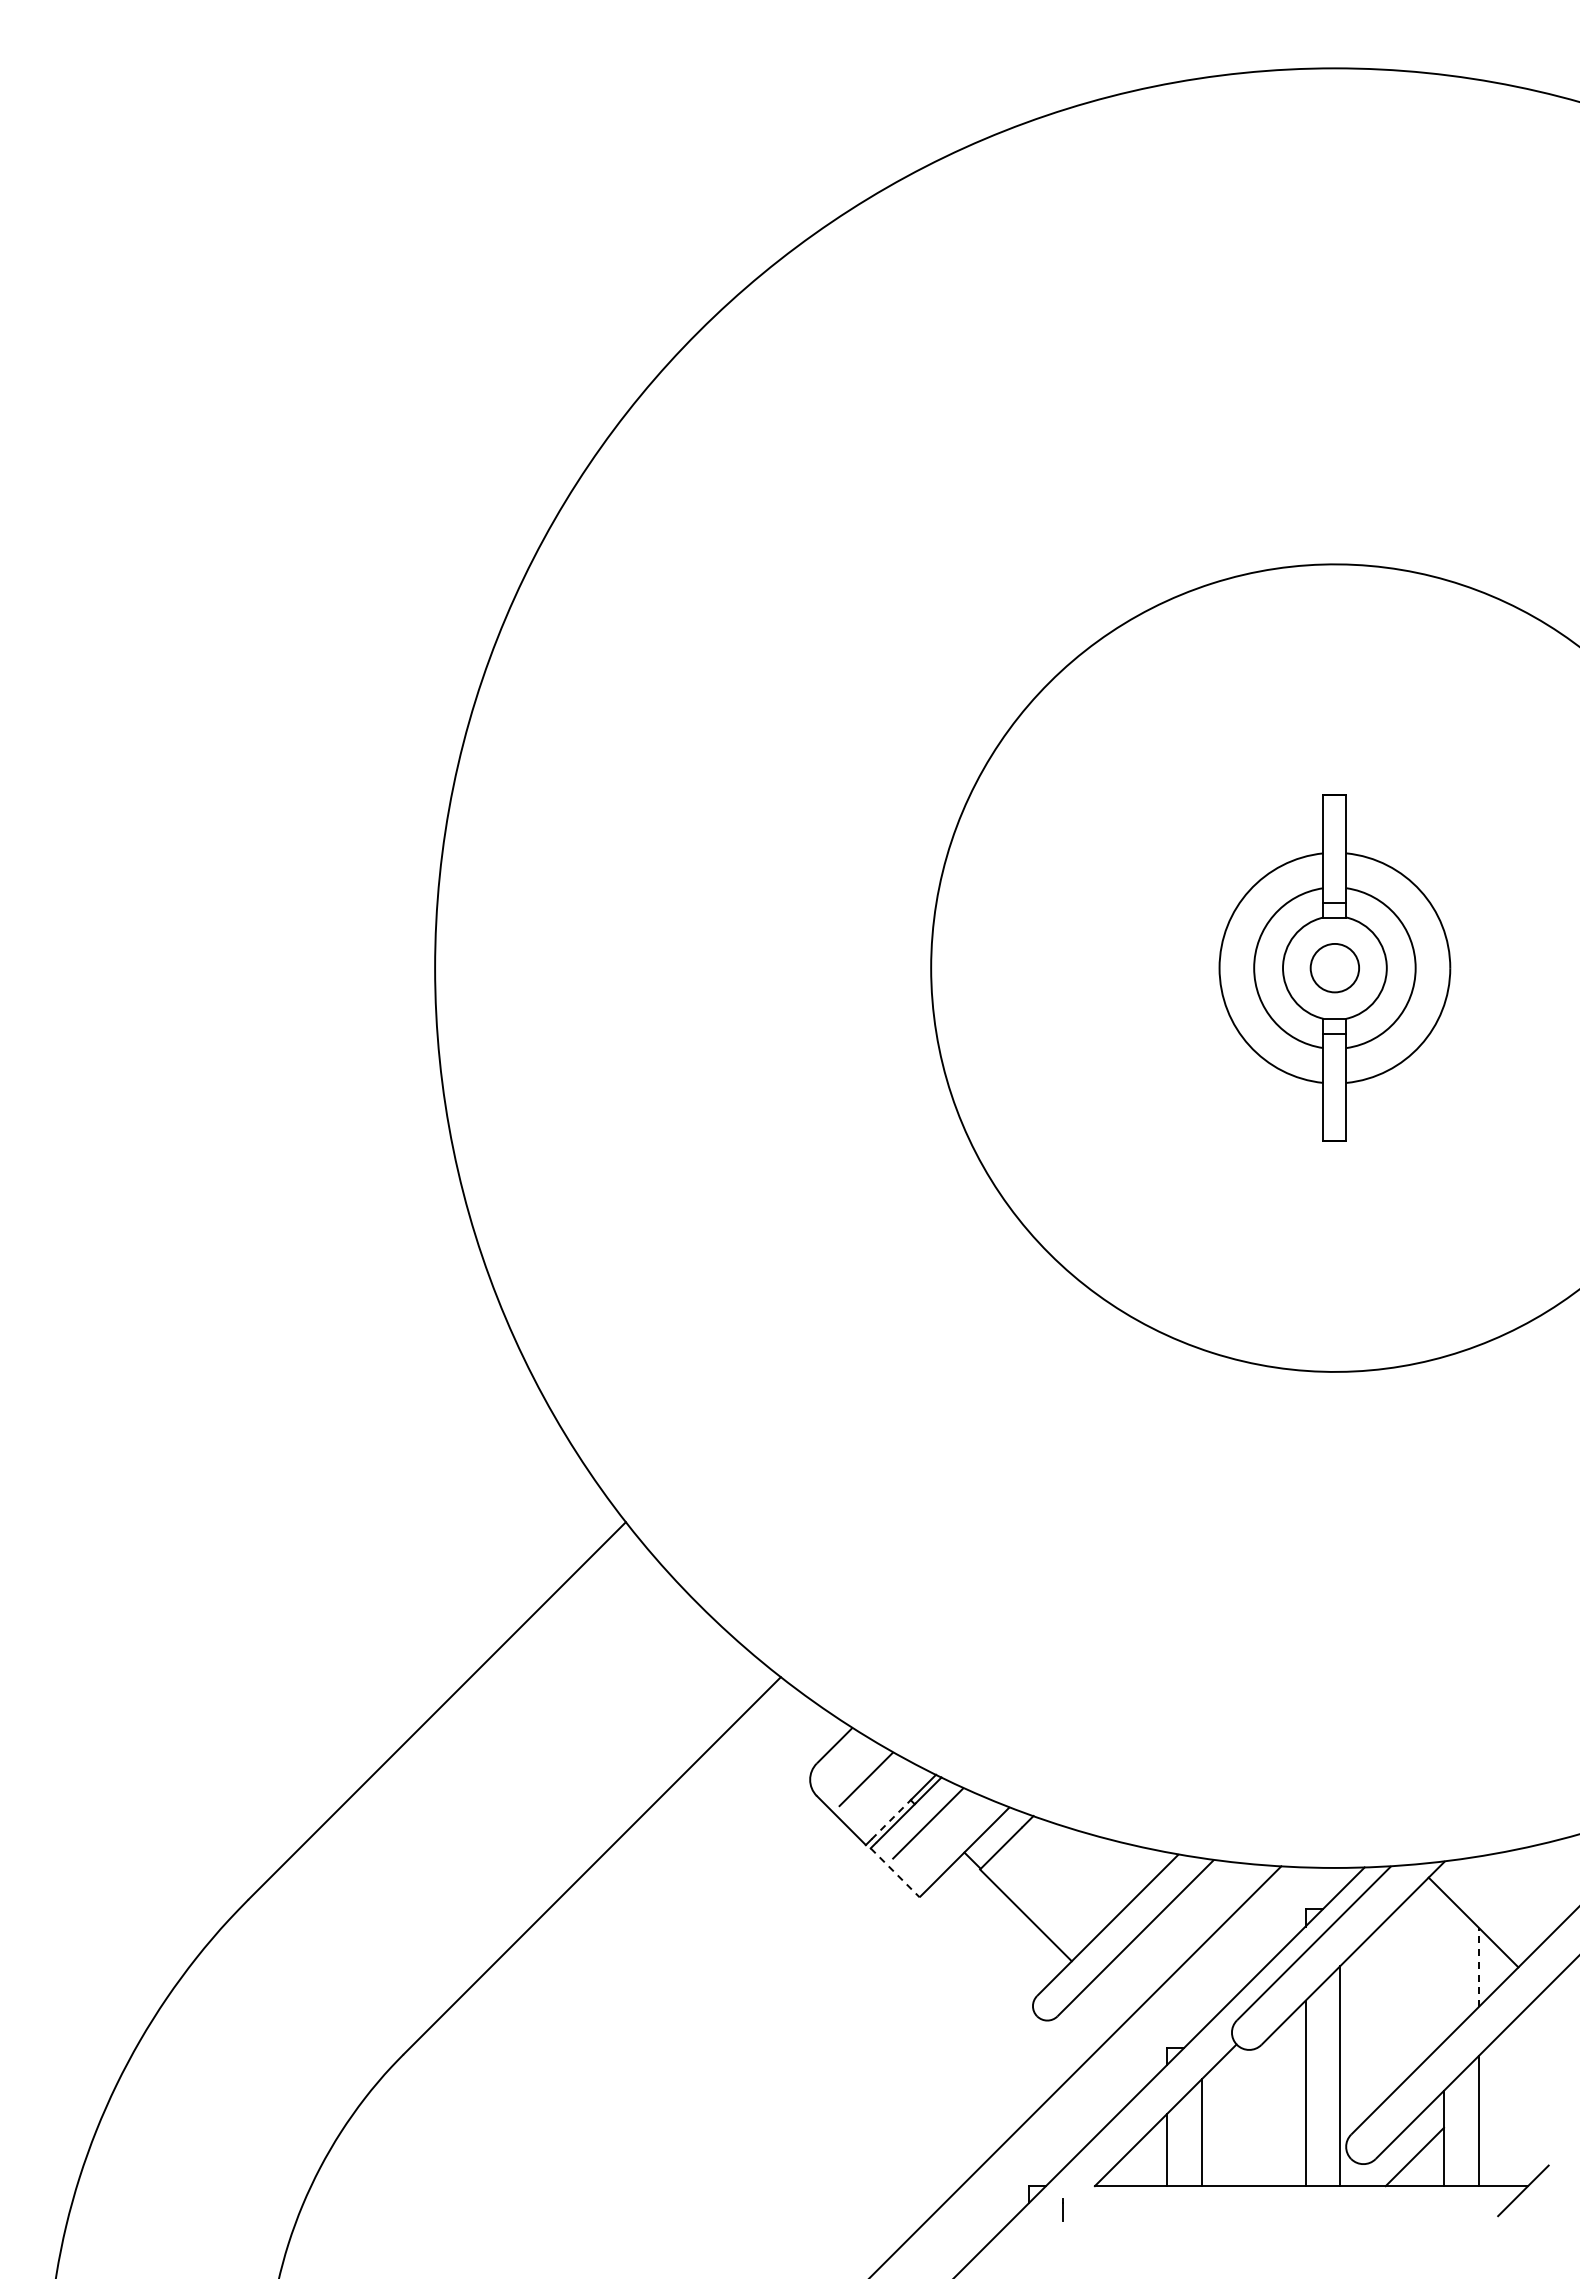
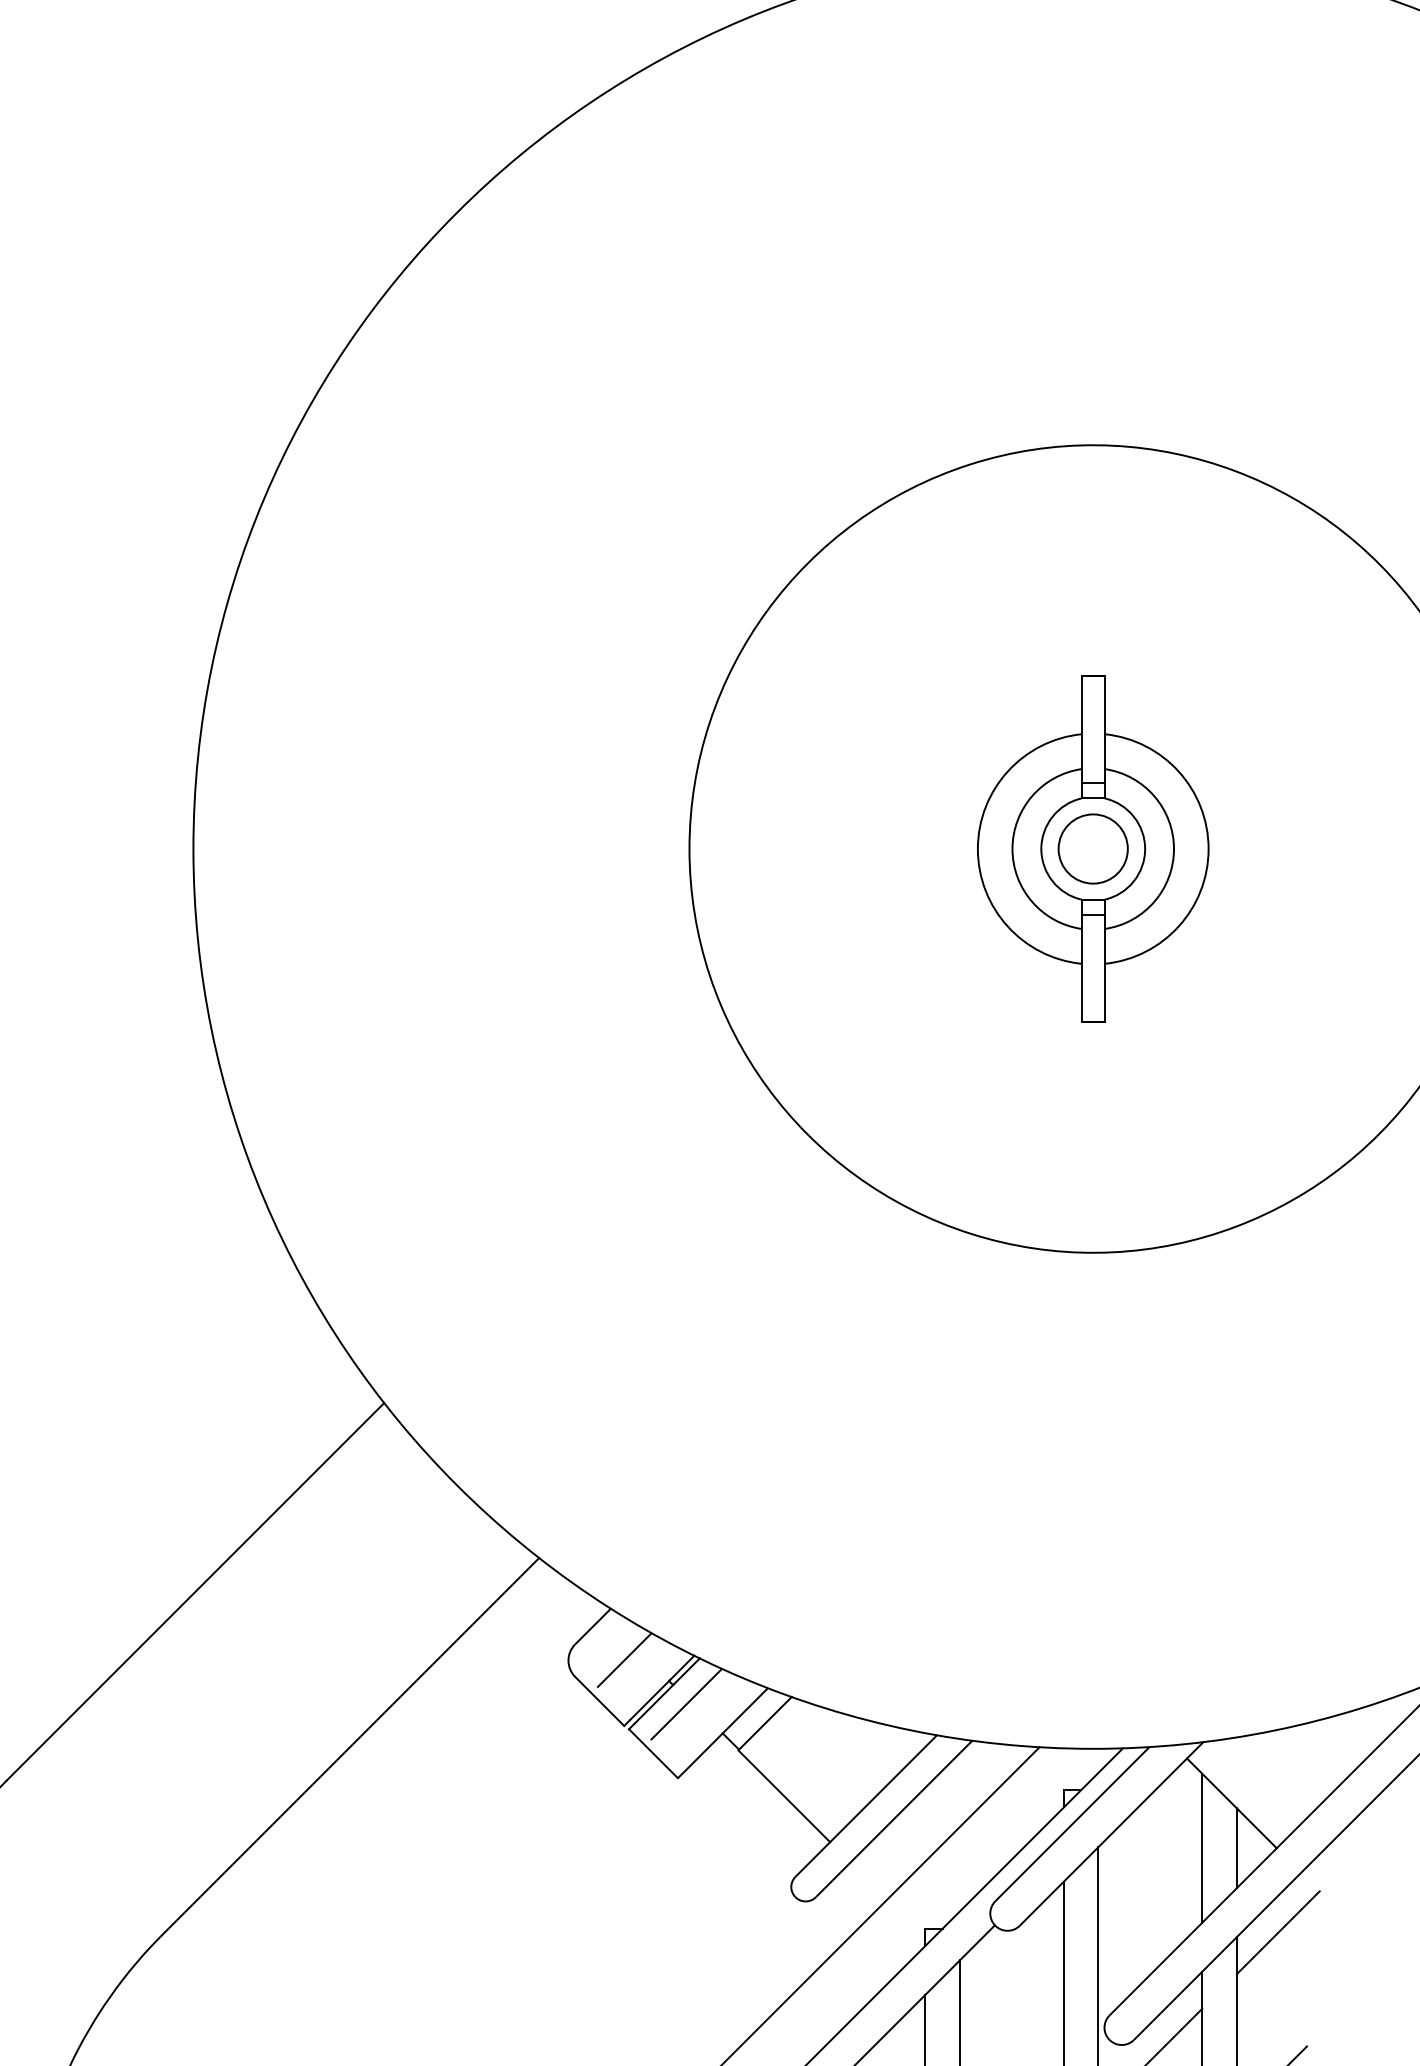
circle: (1334, 967) -> (1092, 848), size x1.43
line: (891, 1819) -> (649, 1700), dashed -> solid
line: (895, 1872) -> (653, 1753), dashed -> solid
line: (1443, 1966) -> (1201, 1847), added
line: (1478, 1967) -> (1236, 1848), dashed -> solid
line: (1519, 2051) -> (1277, 1932), added

